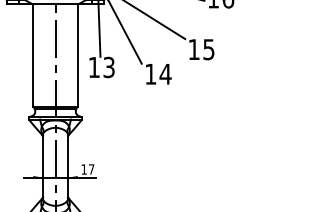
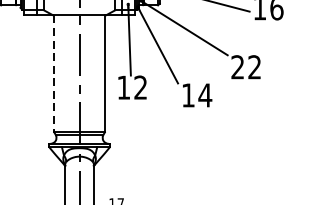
text: (201, 49) -> (246, 67), 15 -> 22
line: (33, 55) -> (54, 74), solid -> dashed
text: (108, 67) -> (140, 87), 13 -> 12

